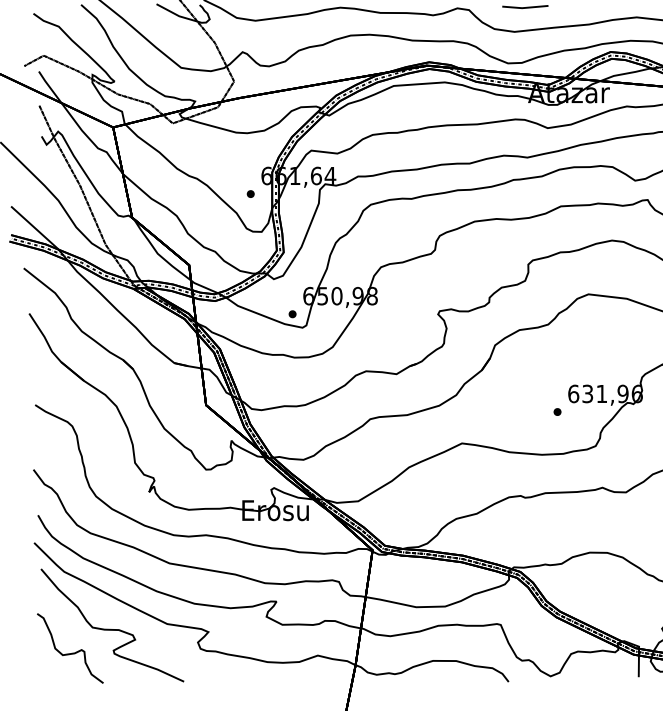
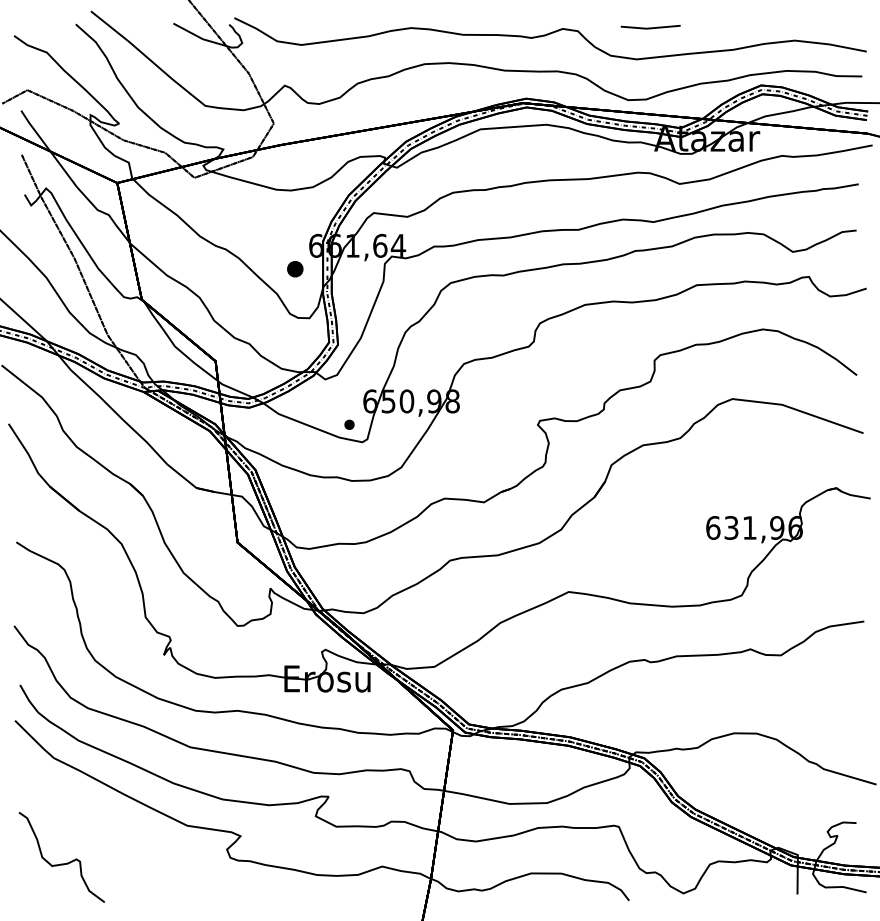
part: (250, 194) -> (295, 269), size x1.6
part: (557, 412) -> (692, 551), removed
curve: (112, 629) -> (116, 832), removed

